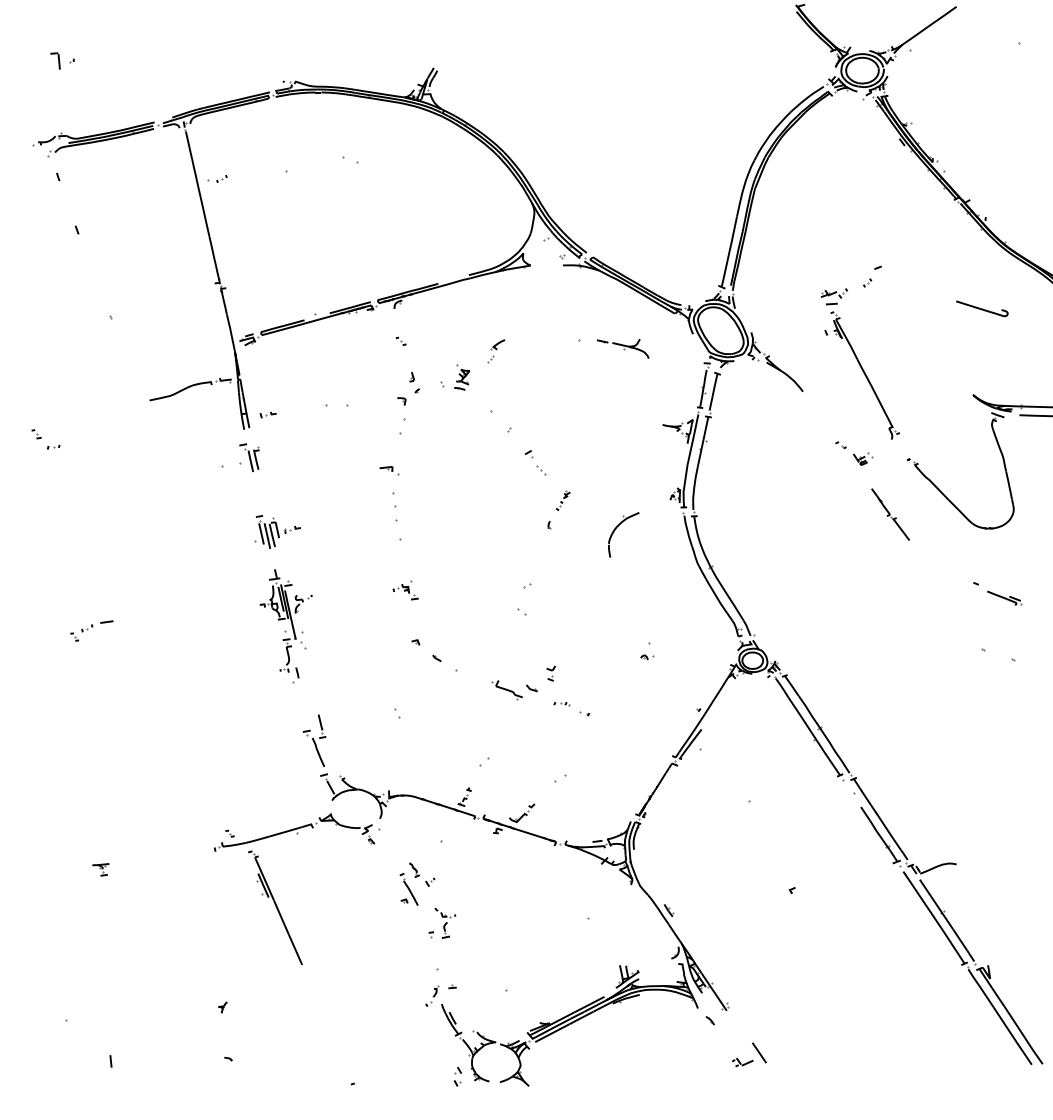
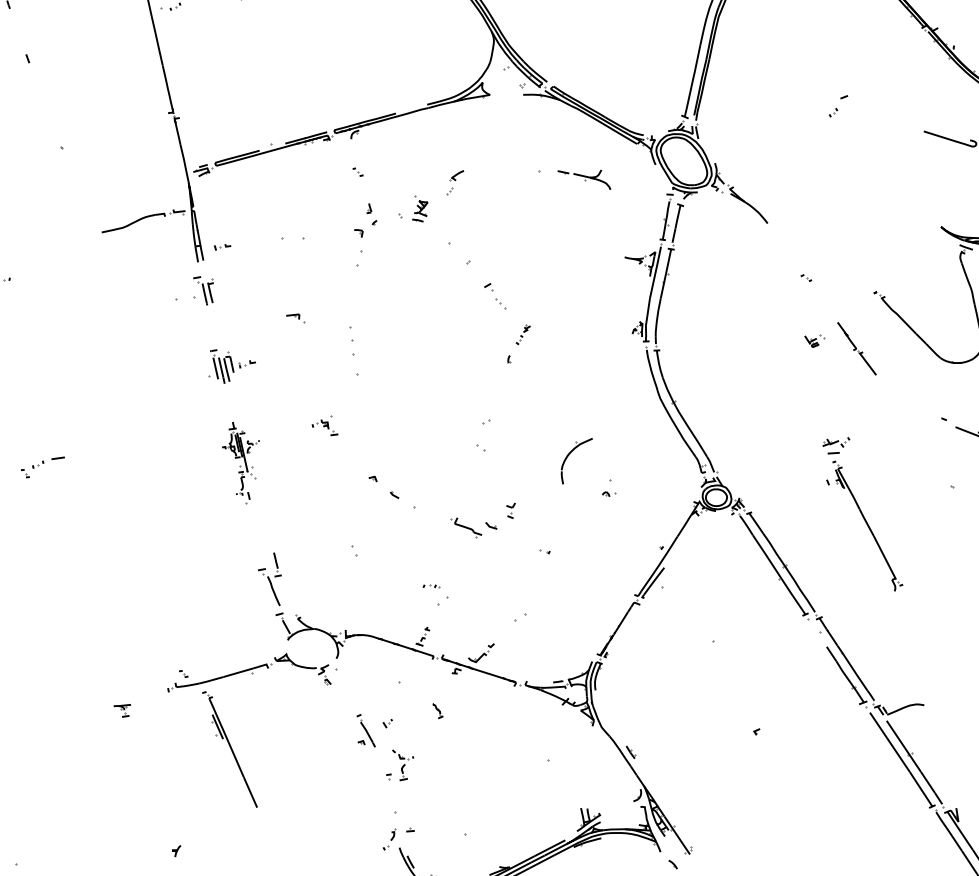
part: (859, 363) -> (861, 513), moved
part: (863, 458) -> (815, 340), moved
part: (389, 470) -> (296, 318), moved
part: (616, 529) -> (569, 455), moved
part: (405, 590) -> (324, 426), moved
part: (285, 626) -> (240, 462), size x0.7
part: (561, 704) -> (430, 587), moved
part: (100, 869) -> (122, 710), moved
part: (414, 869) -> (437, 710), moved

